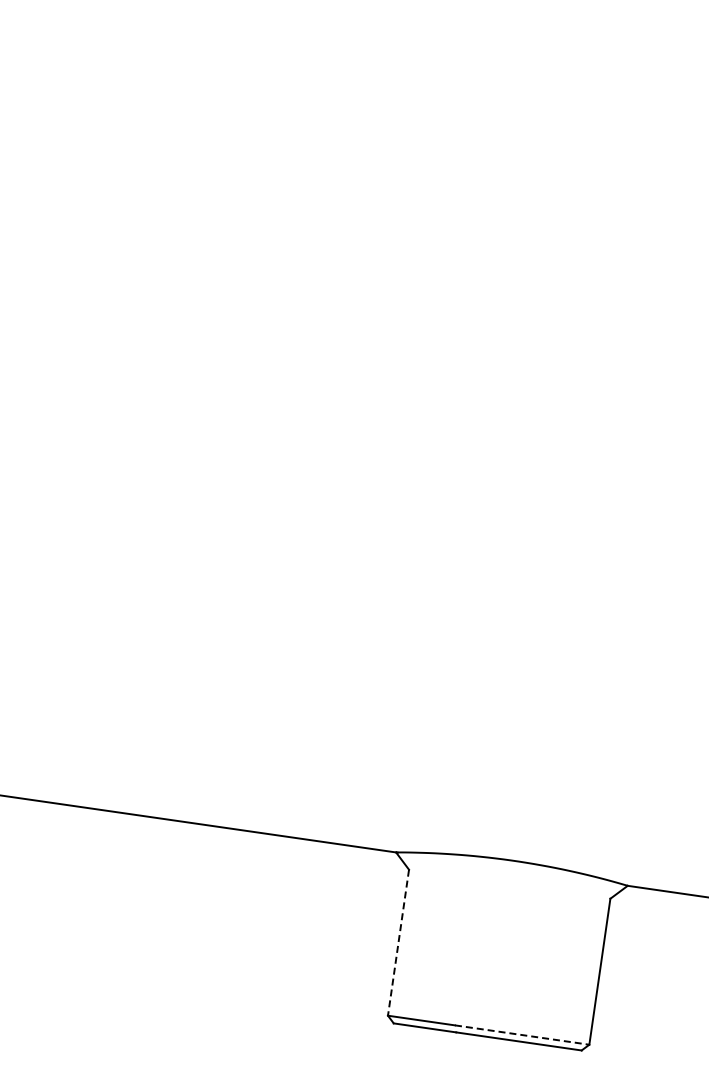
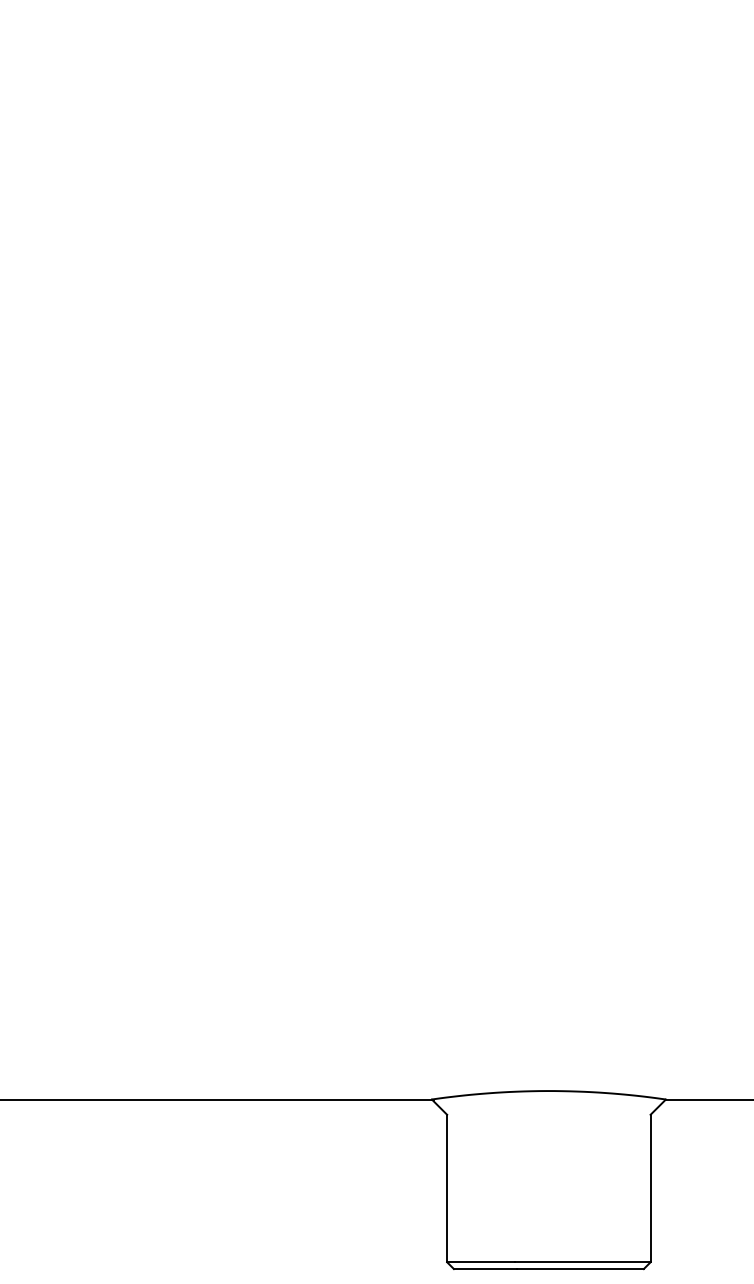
line: (398, 942) -> (447, 1188), dashed -> solid
line: (521, 1035) -> (582, 1262), dashed -> solid

